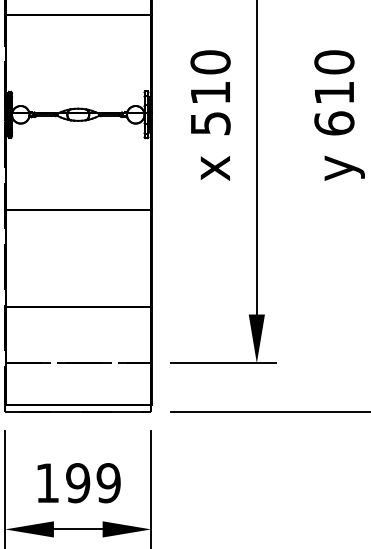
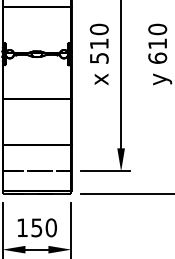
text: (92, 482) -> (43, 227), 199 -> 150

